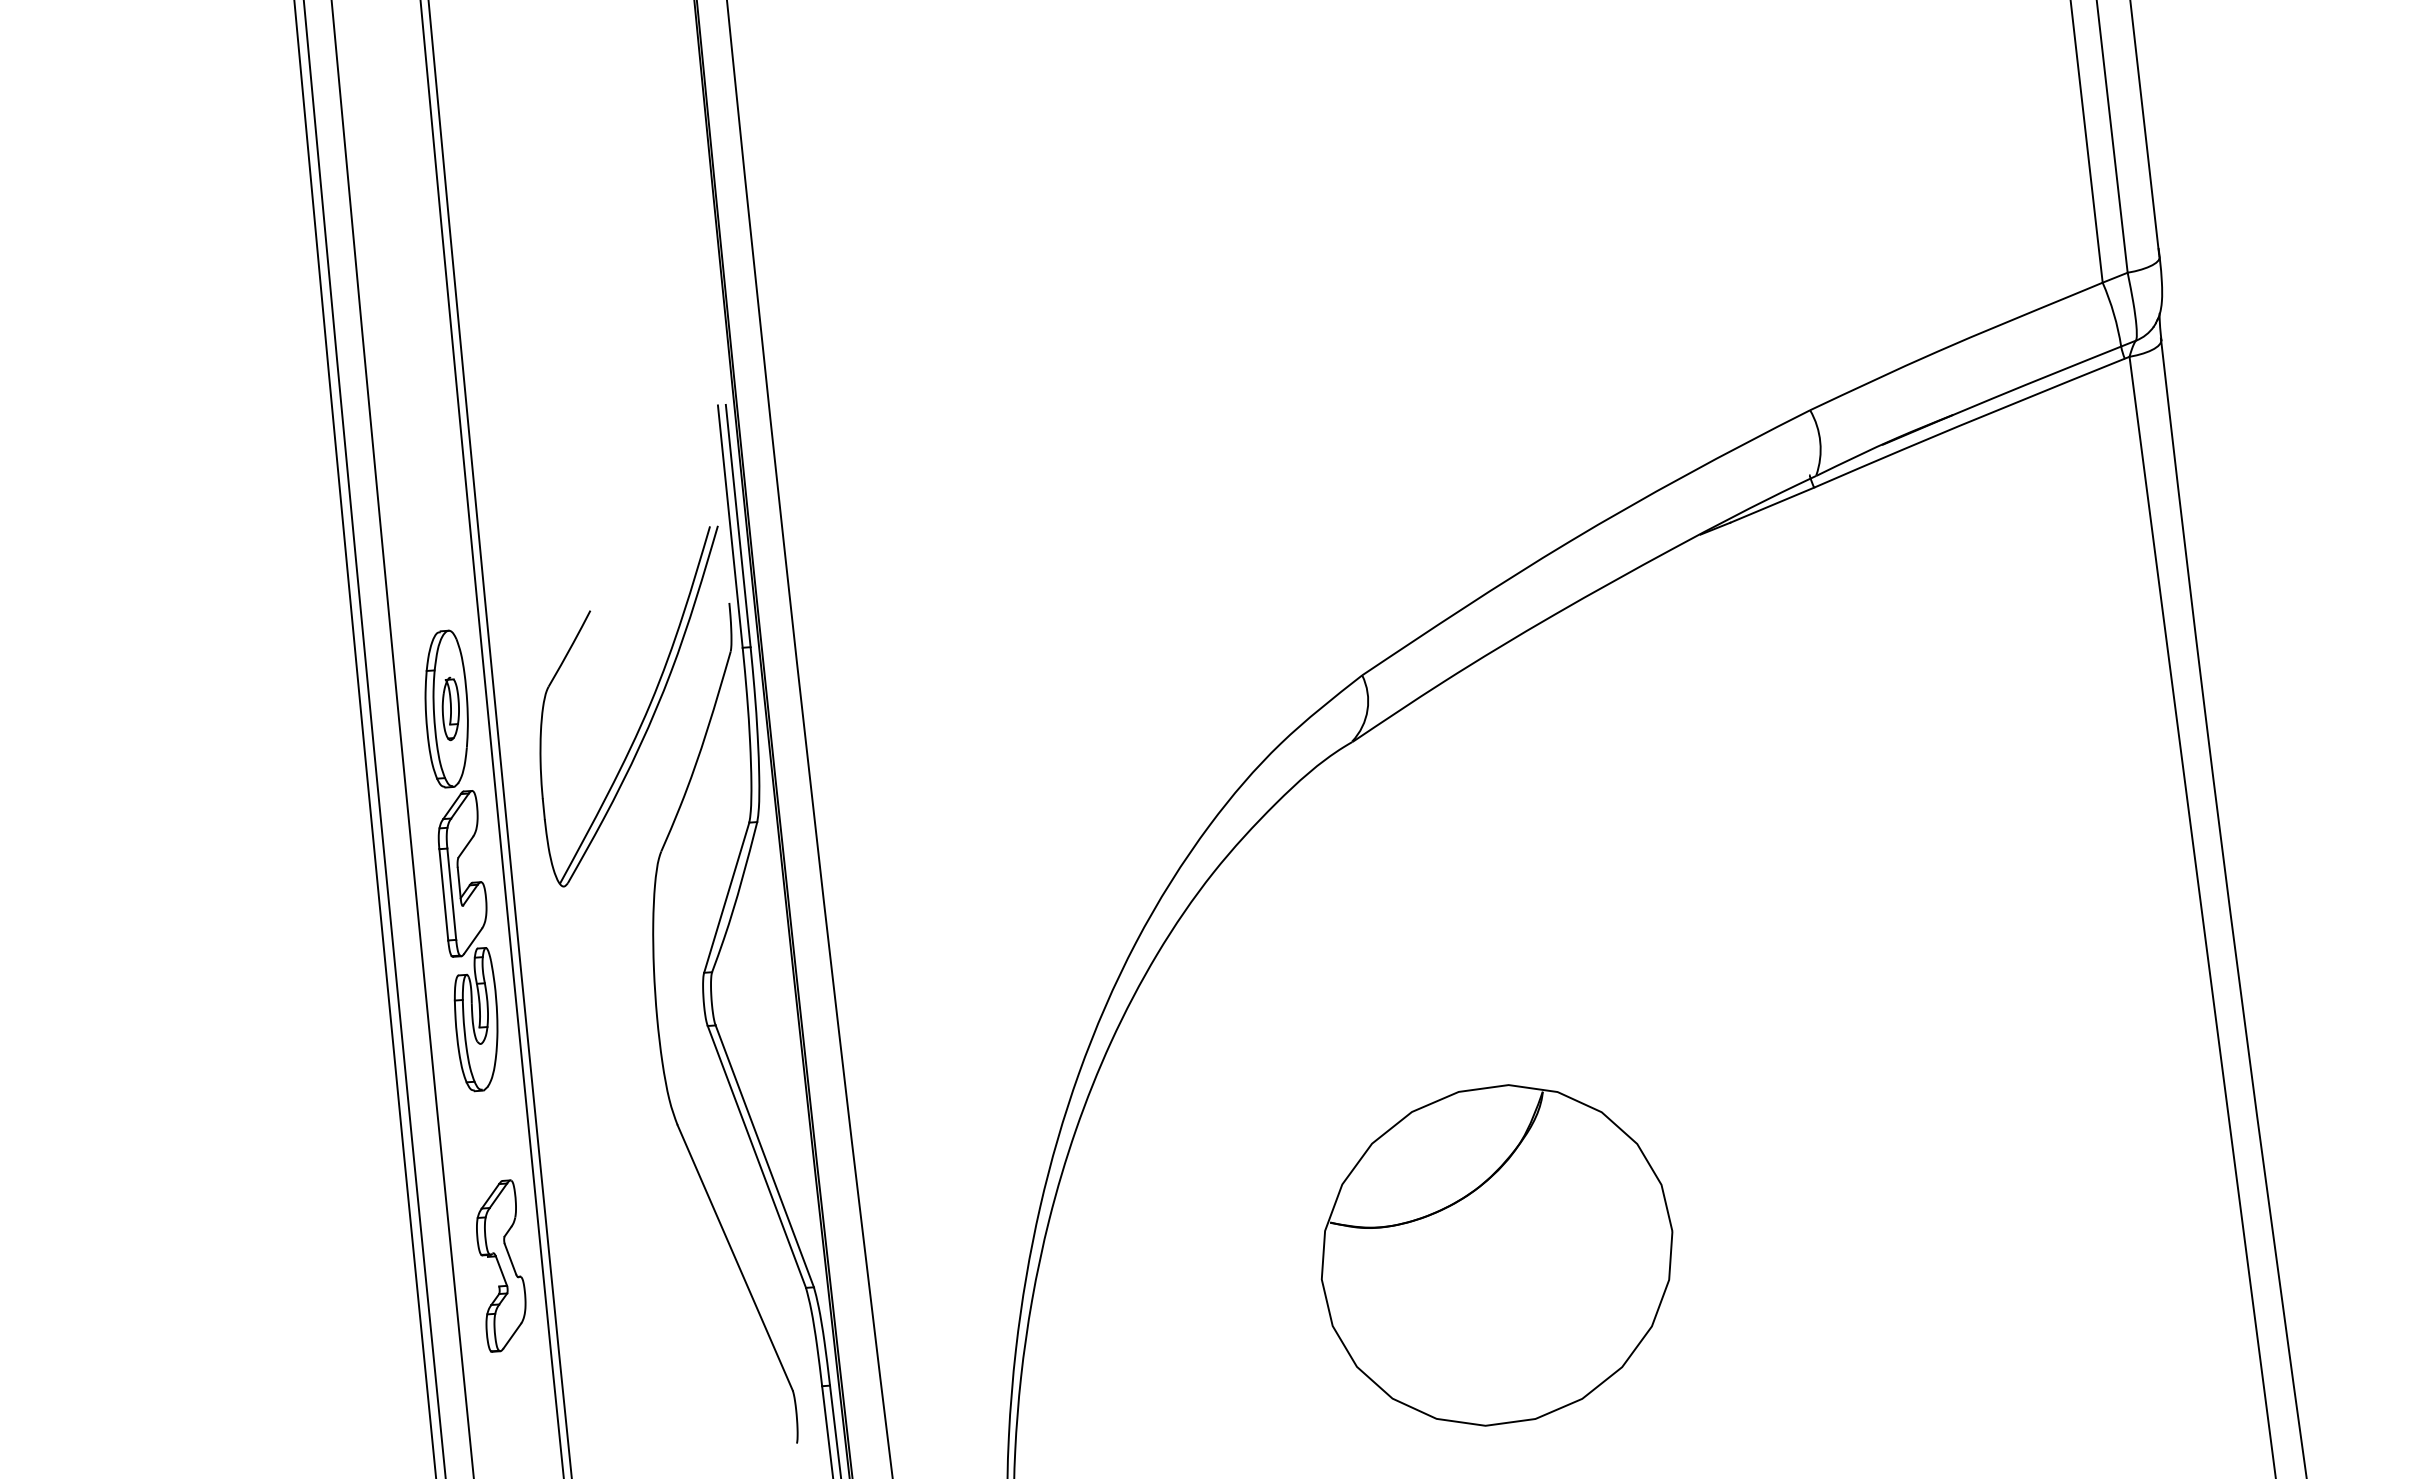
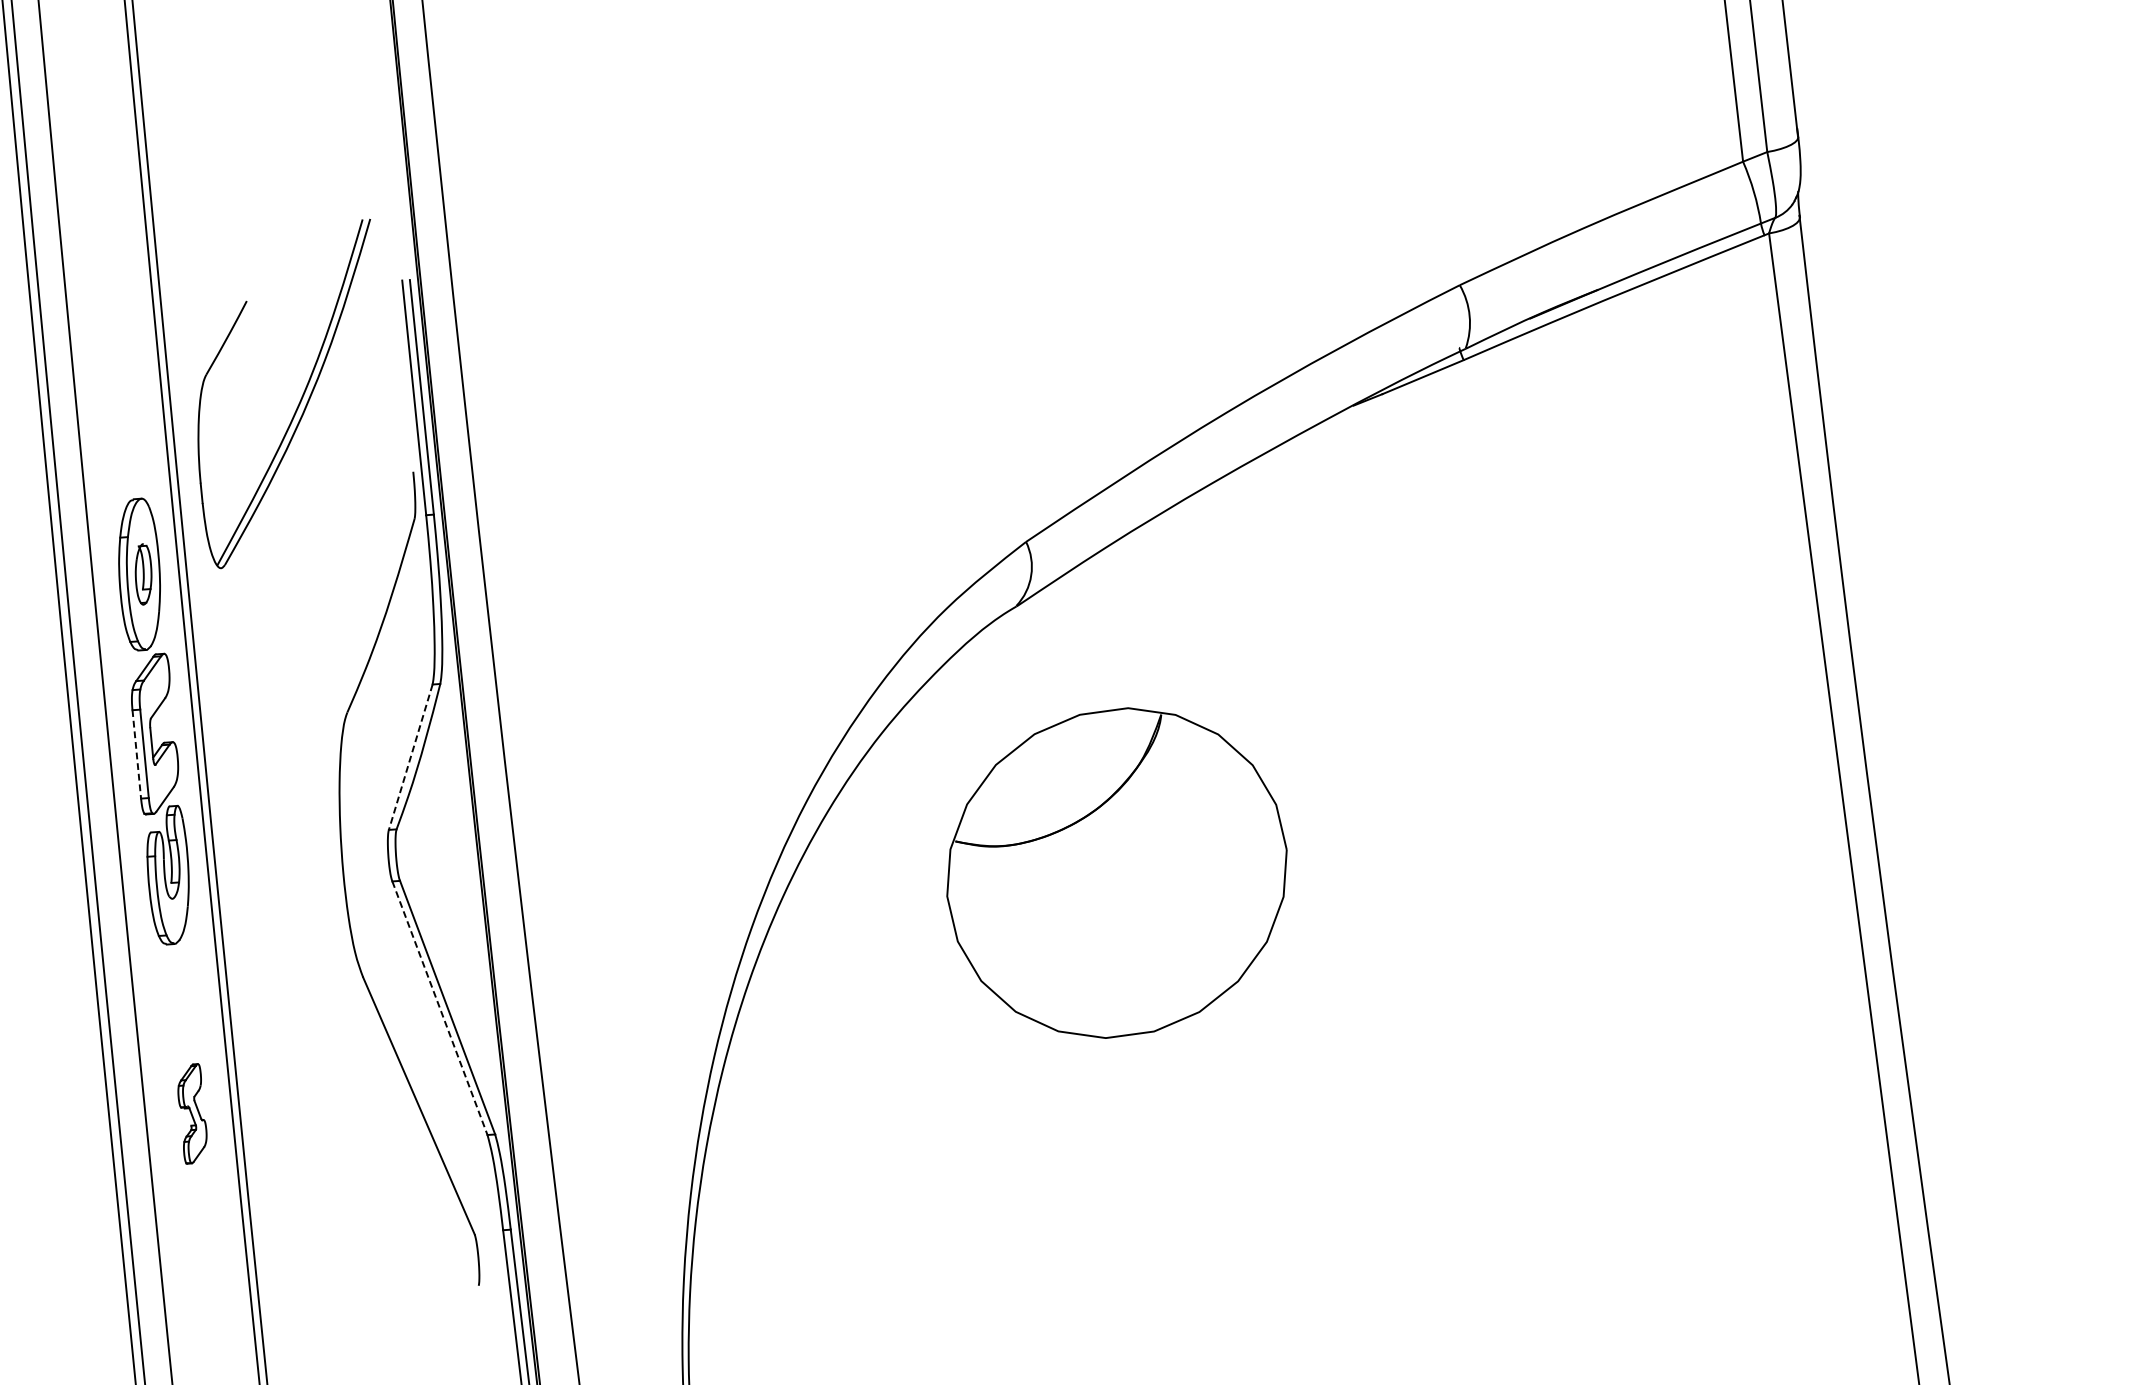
part: (645, 712) -> (300, 399), moved
line: (443, 894) -> (136, 754), solid -> dashed
line: (726, 898) -> (410, 757), solid -> dashed
line: (756, 1156) -> (439, 1007), solid -> dashed
part: (1496, 1255) -> (1116, 873), moved
part: (501, 1265) -> (192, 1113), size x0.6

